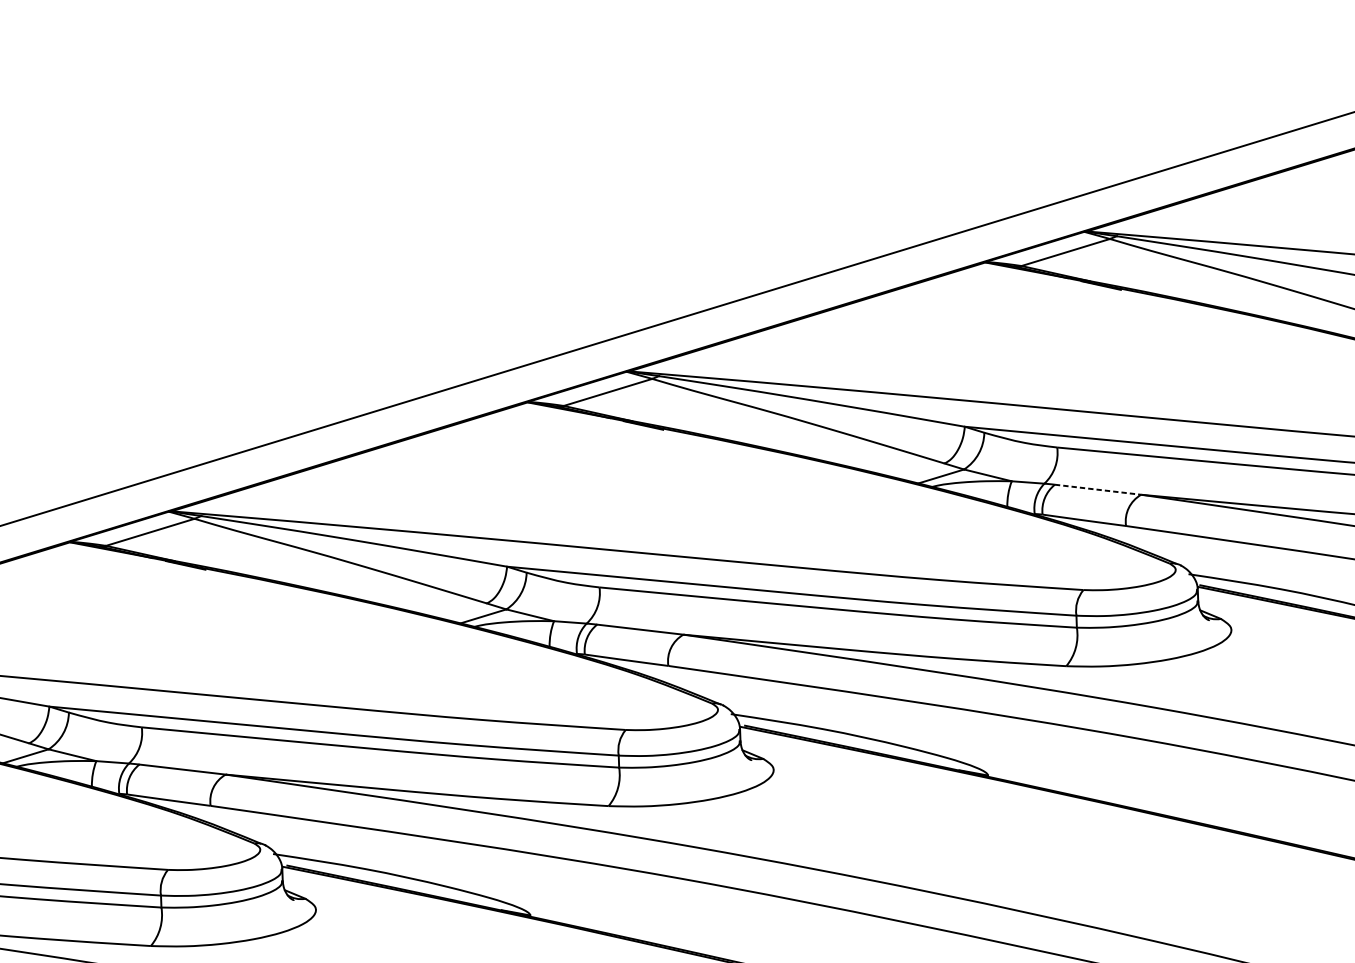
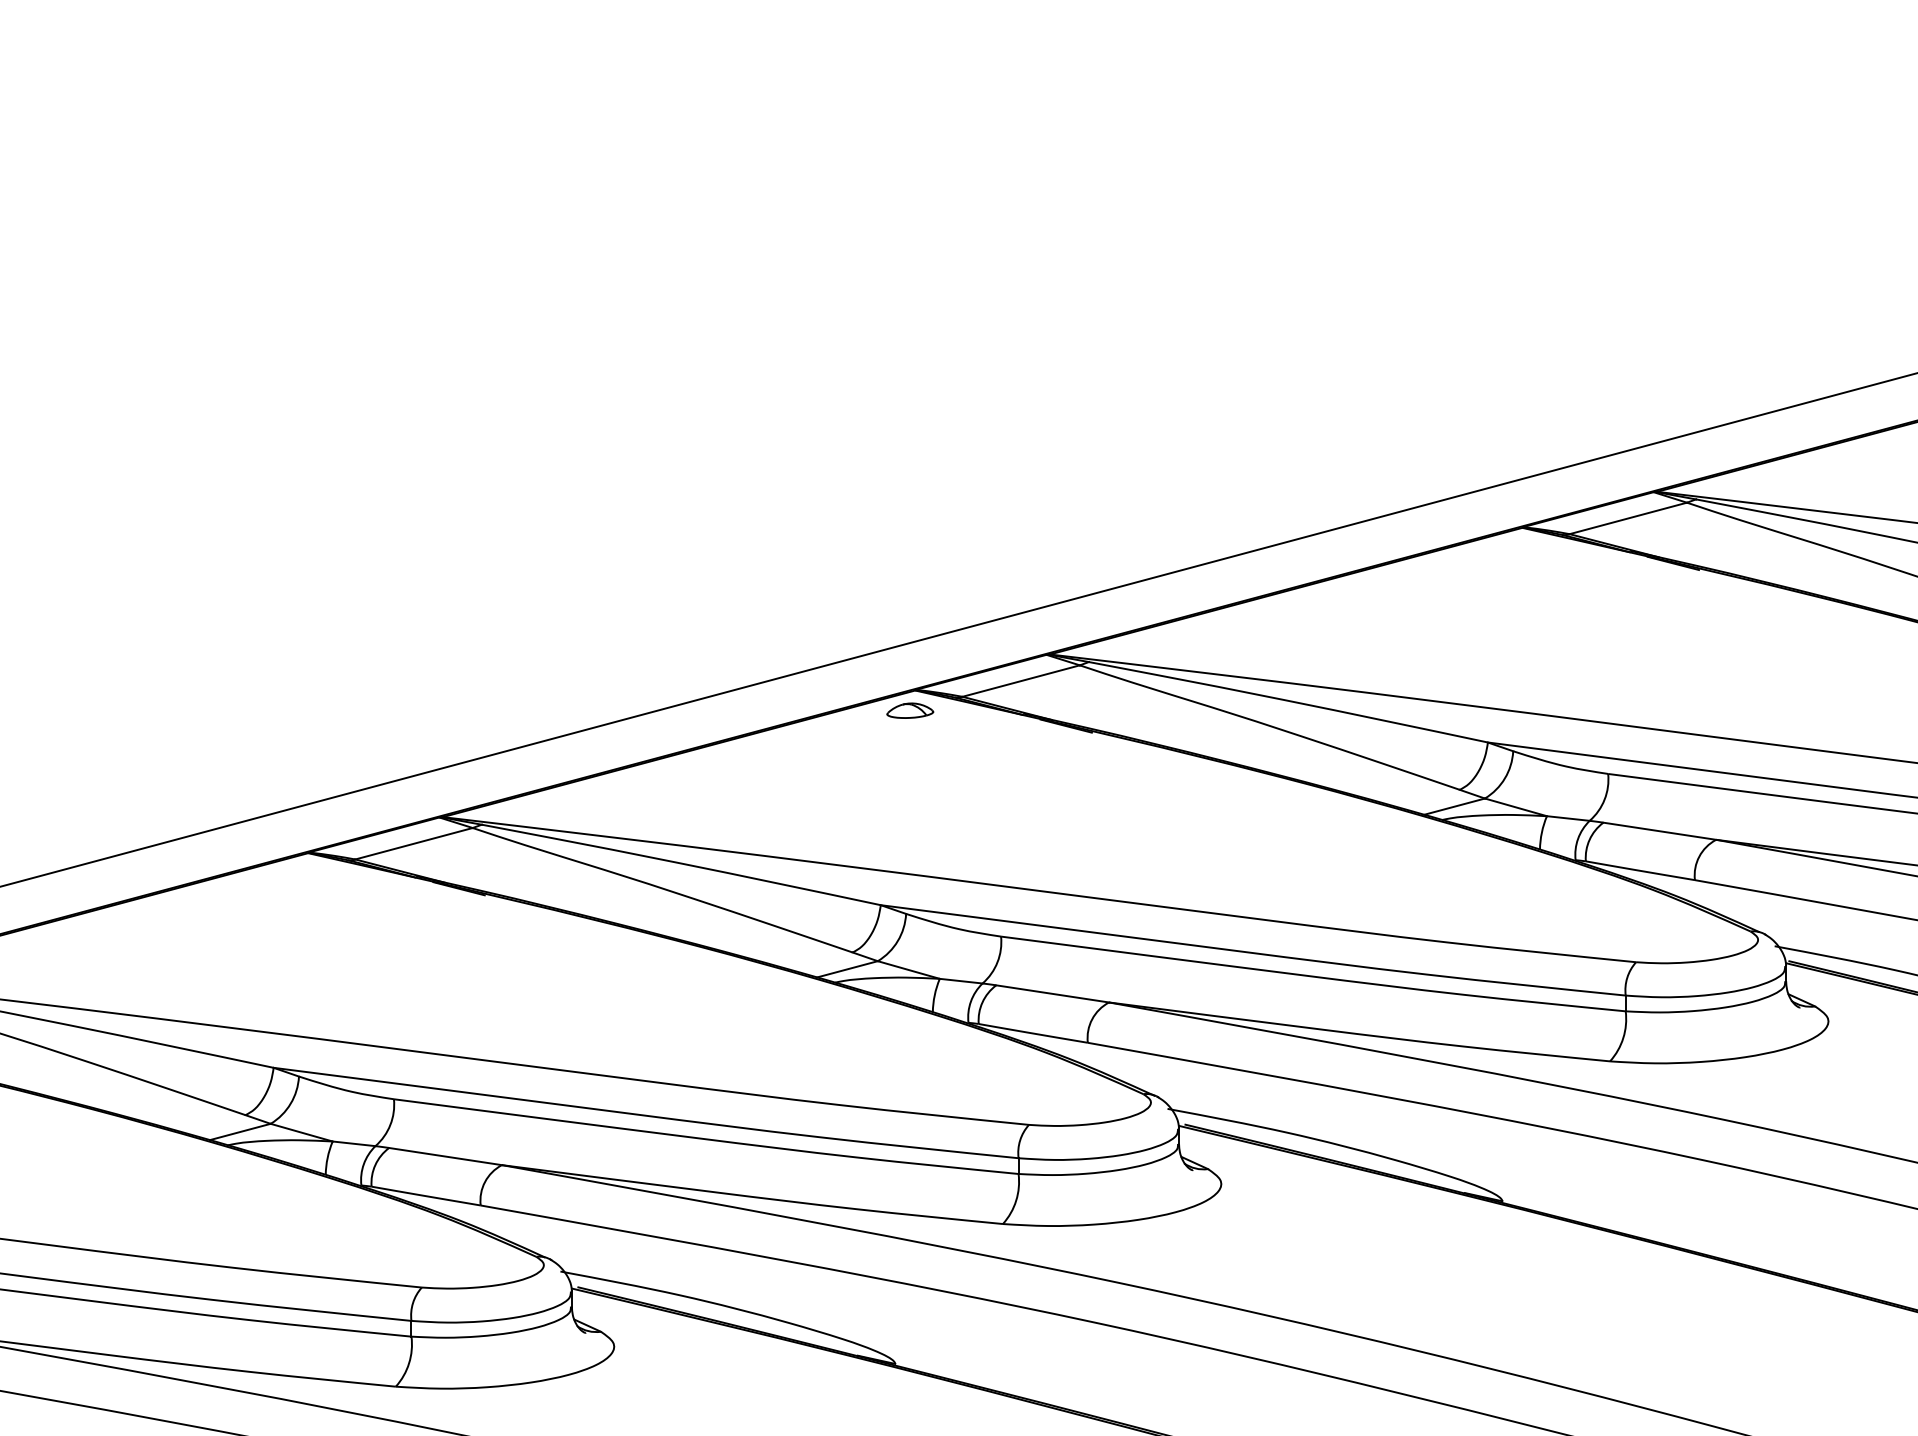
part: (524, 417) -> (910, 710), added
line: (1098, 489) -> (1660, 831), dashed -> solid

